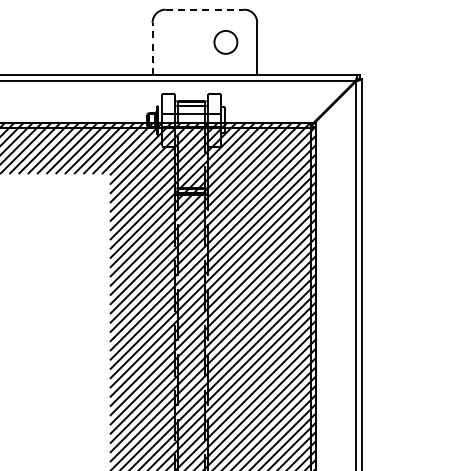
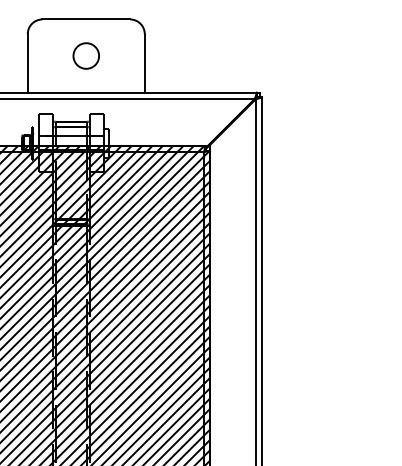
line: (205, 9) -> (86, 19), dashed -> solid
circle: (225, 42) -> (85, 56), moved
line: (152, 48) -> (27, 62), dashed -> solid

